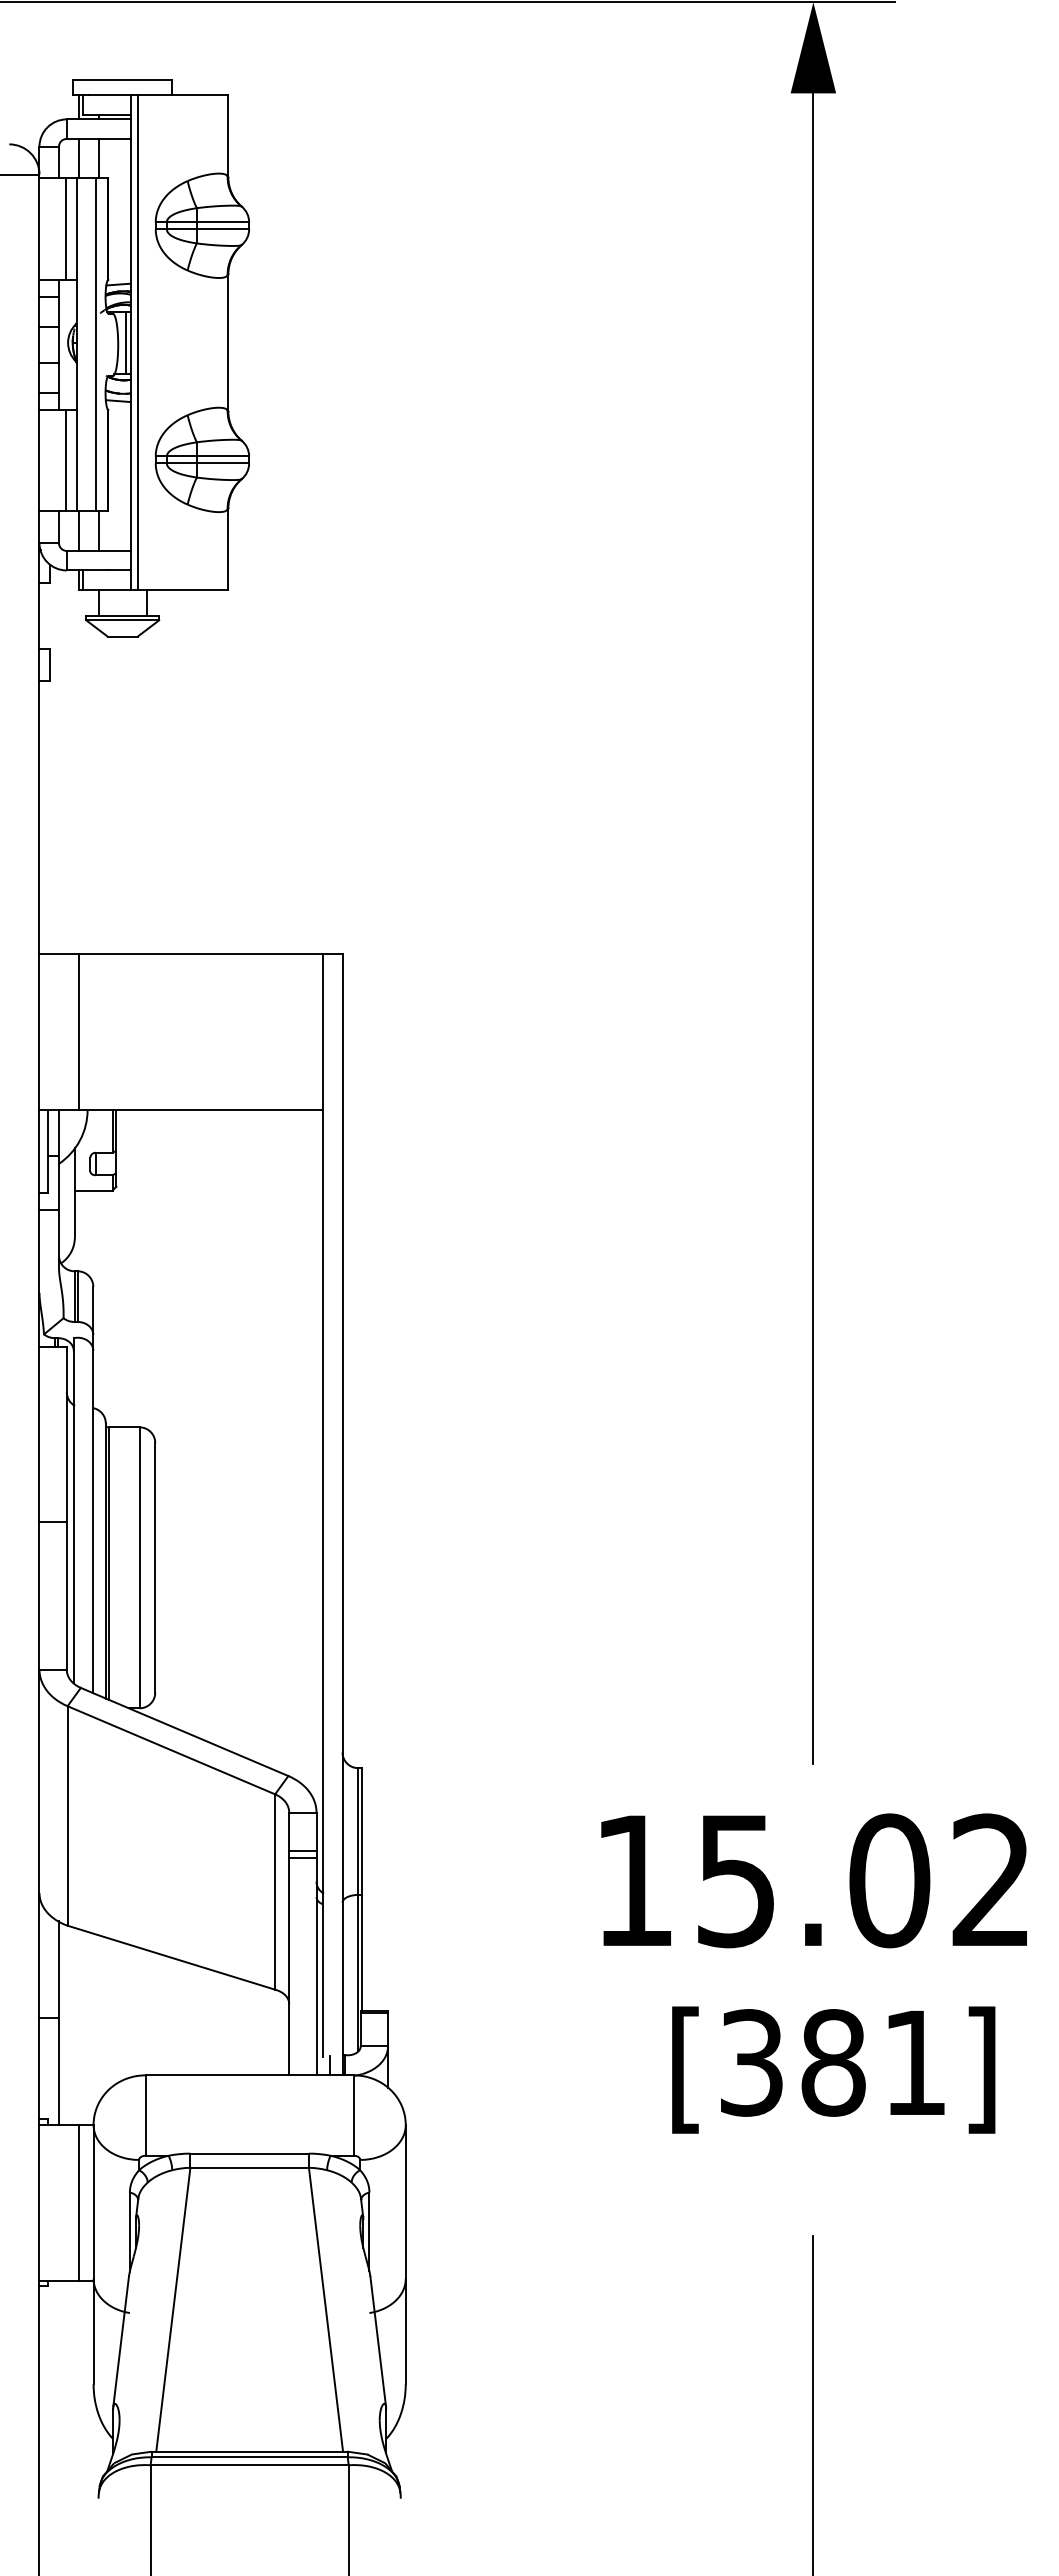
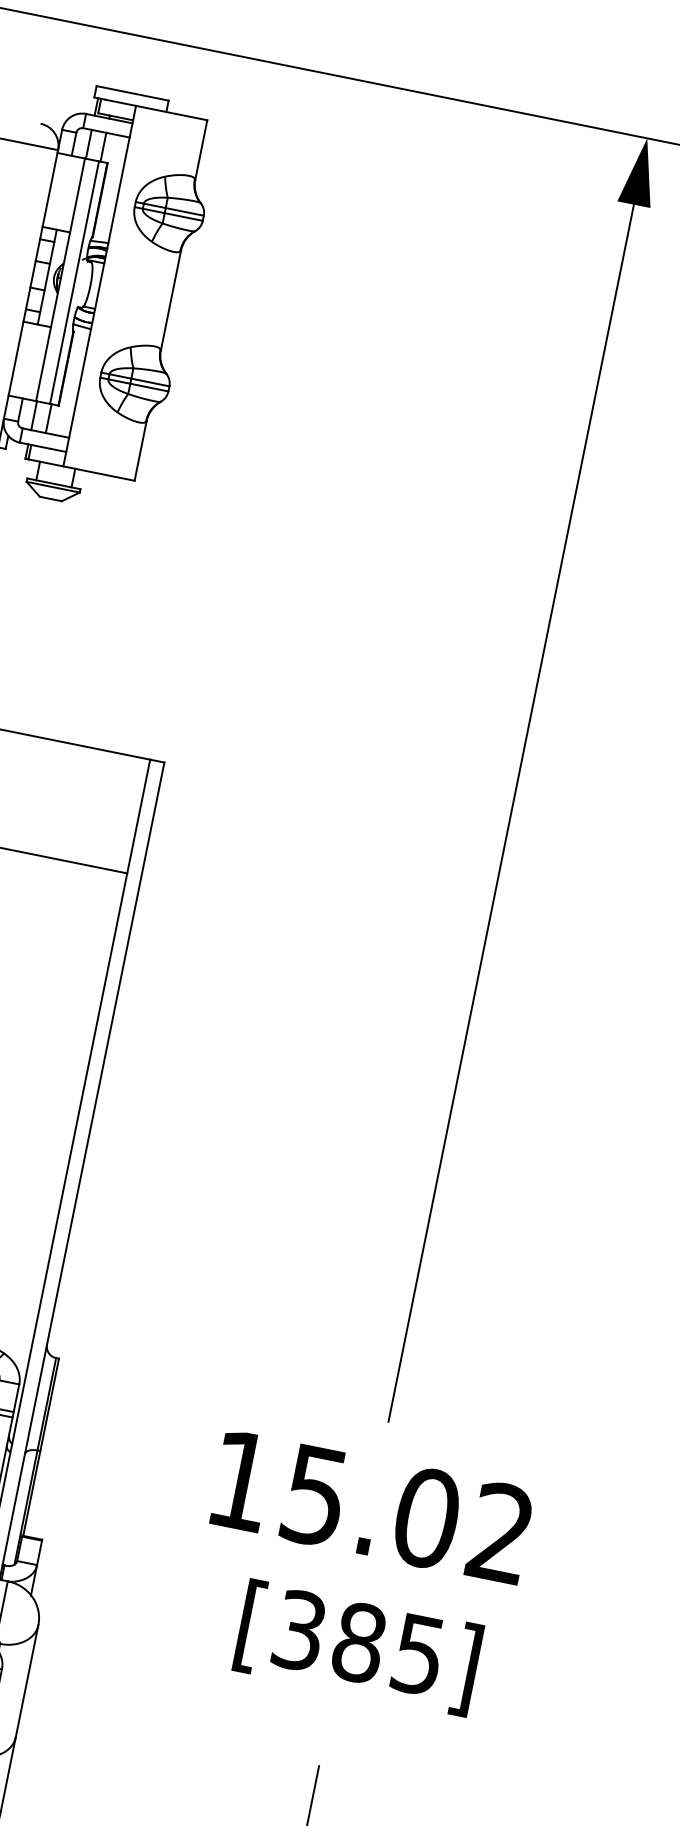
line: (65, 228) -> (69, 193), removed
line: (125, 342) -> (96, 285), removed
line: (137, 342) -> (104, 286), removed
line: (65, 460) -> (35, 362), removed
text: (914, 2063) -> (418, 1655), [381] -> [385]

